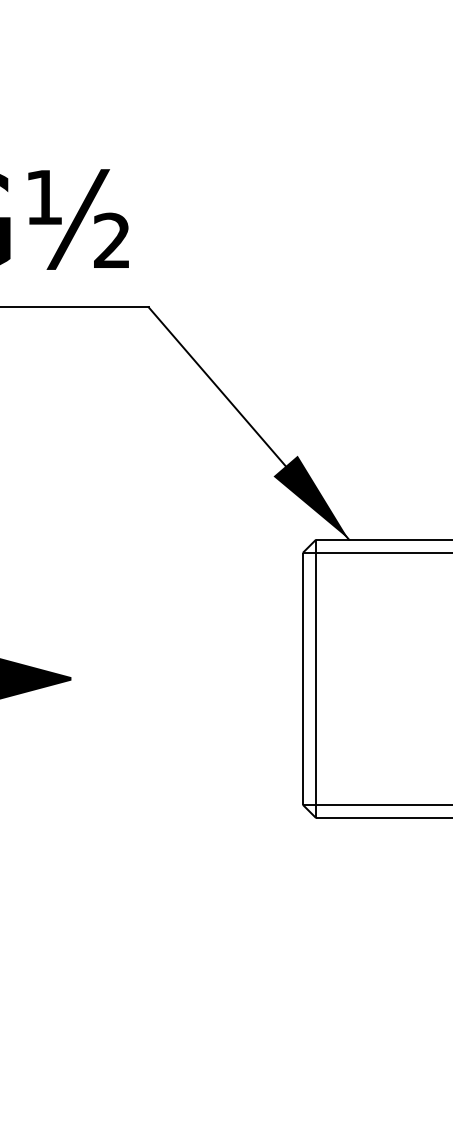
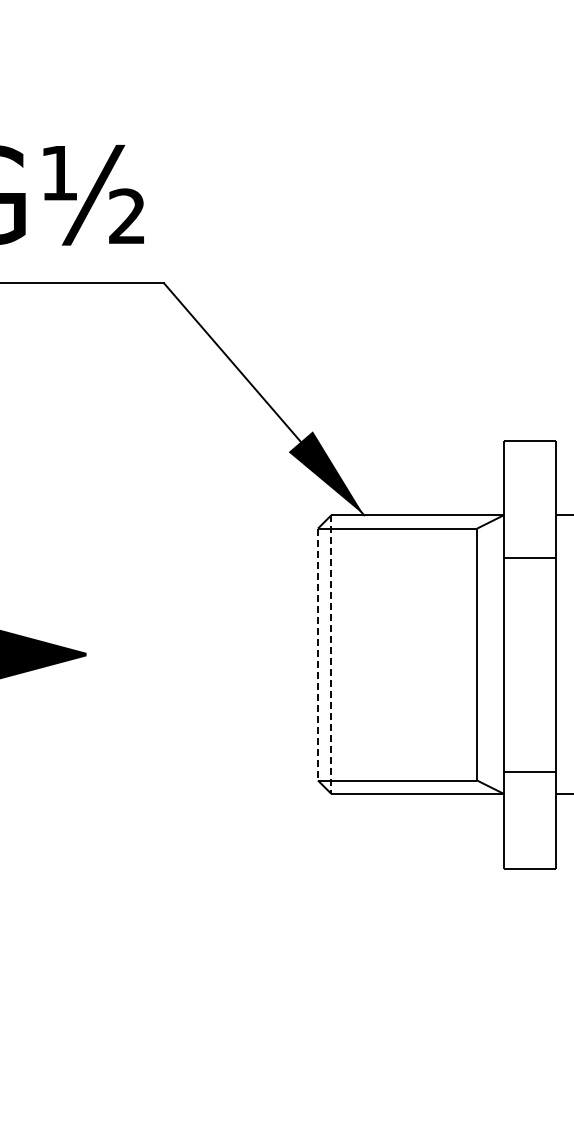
line: (302, 678) -> (317, 654), solid -> dashed
line: (316, 679) -> (331, 655), solid -> dashed

